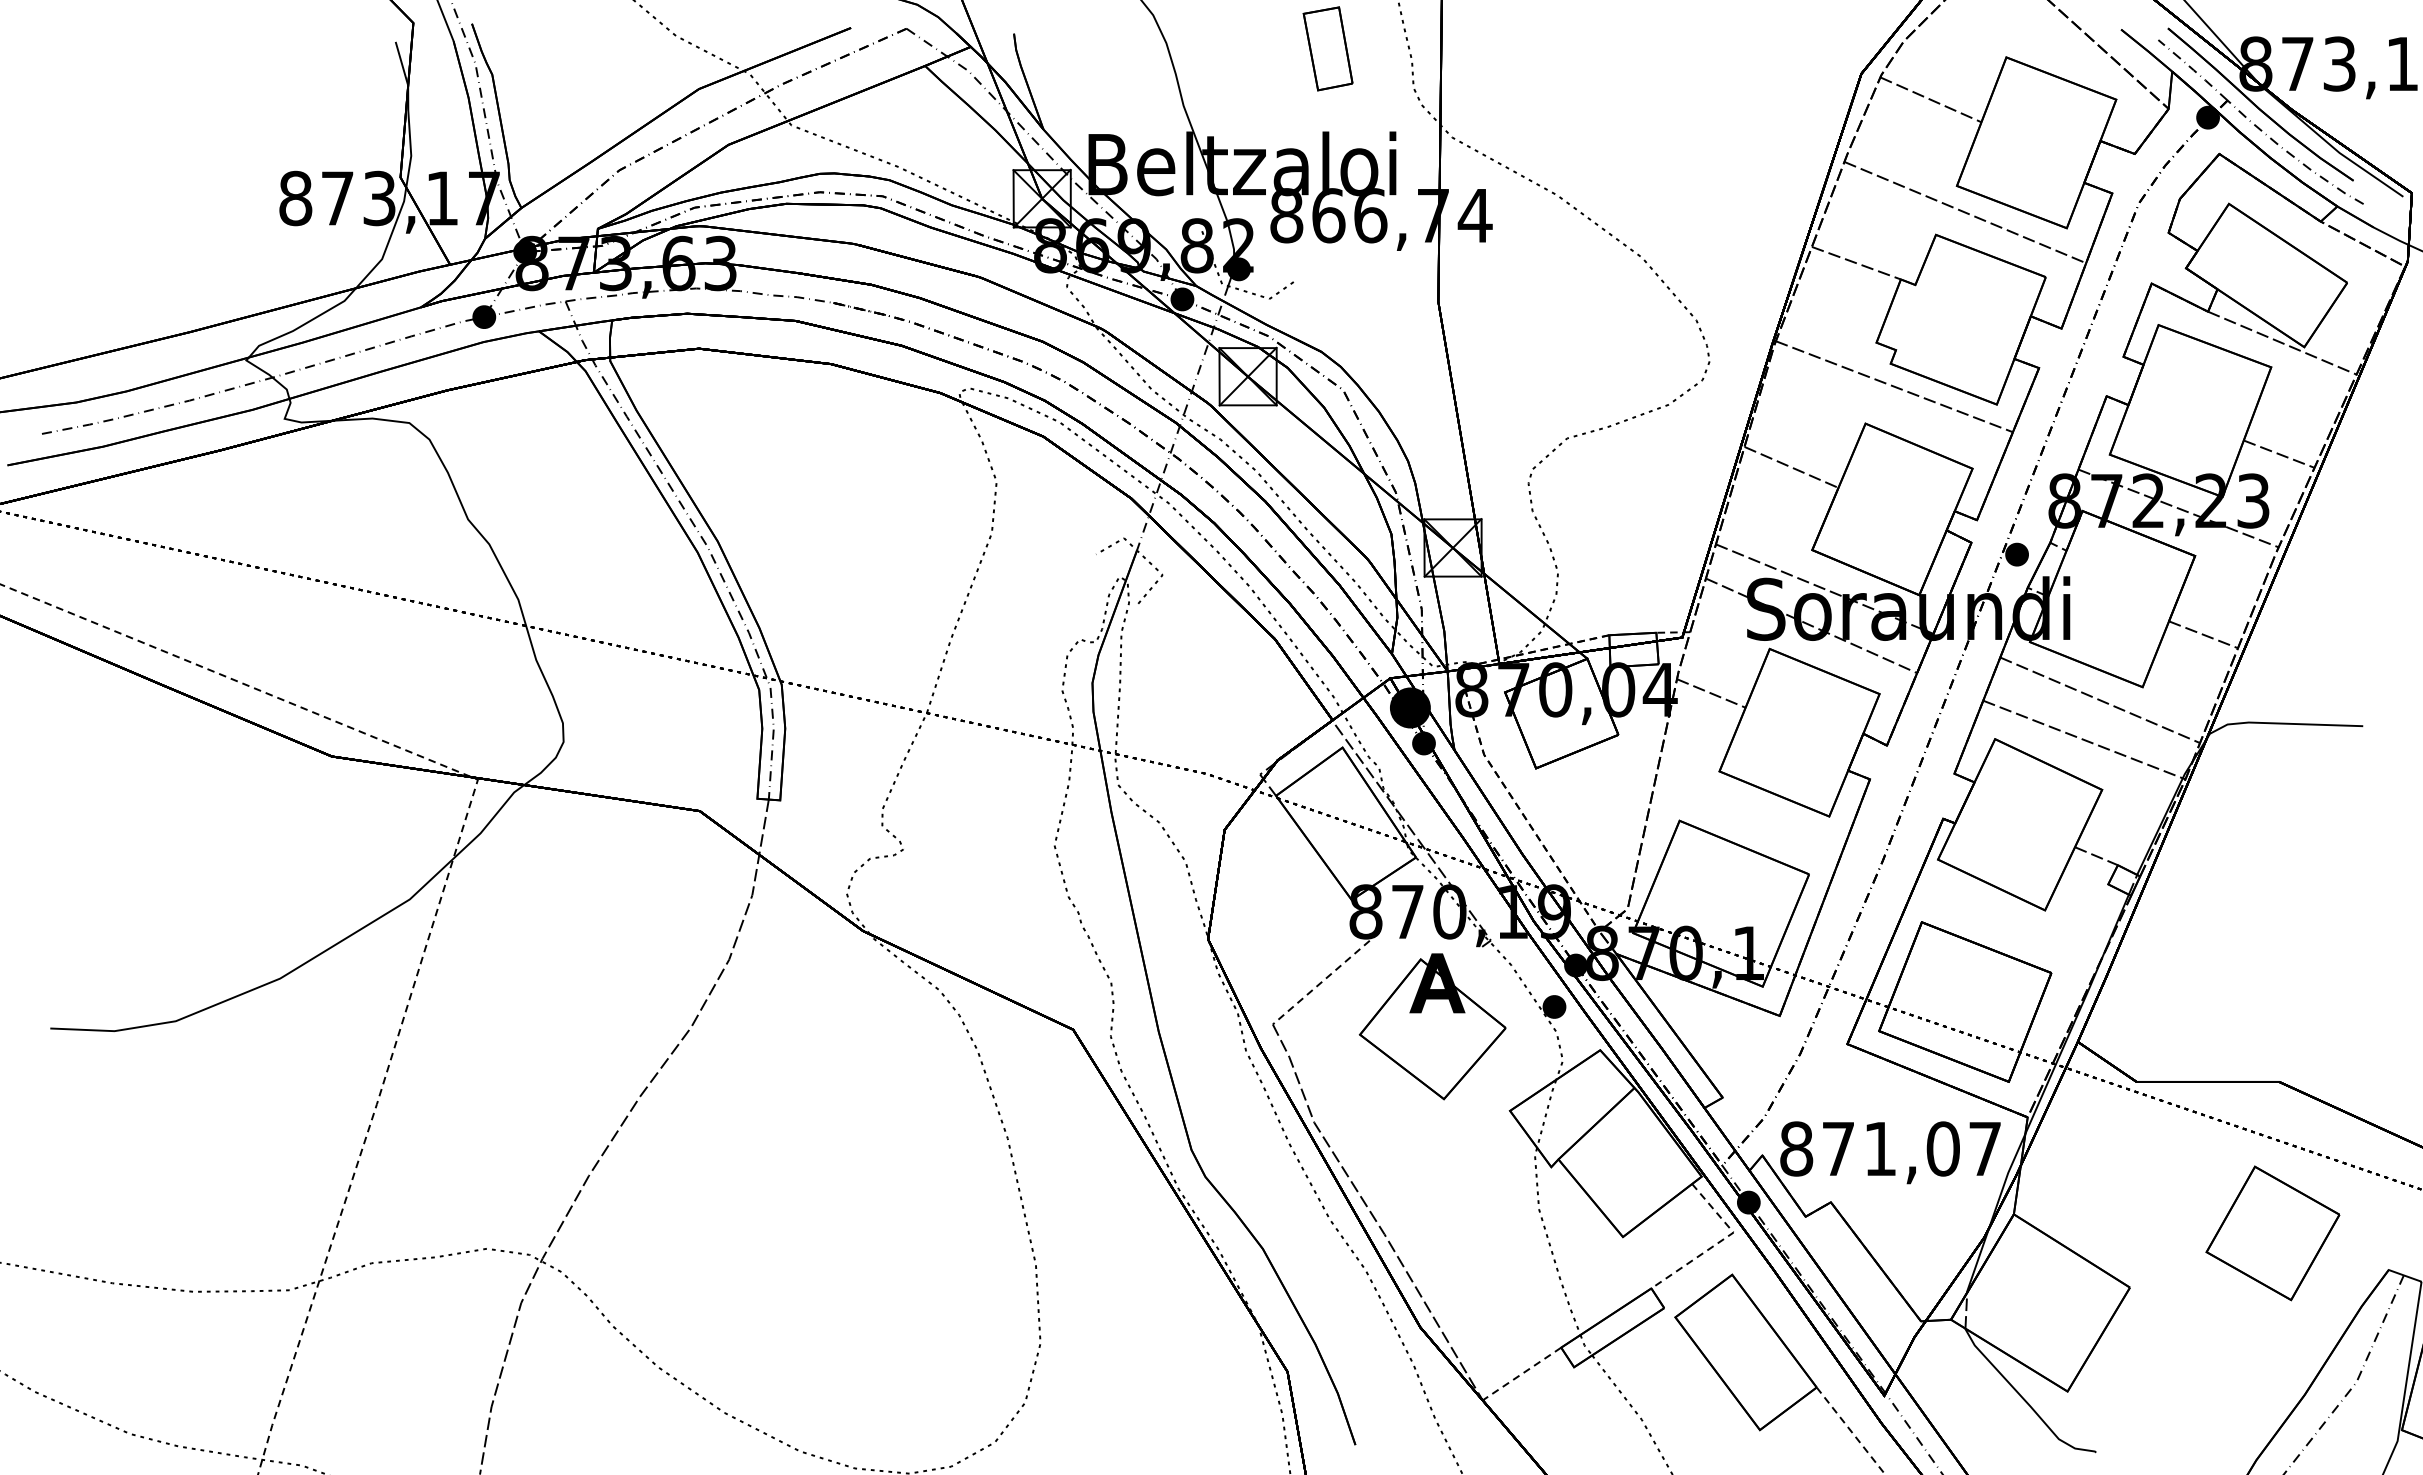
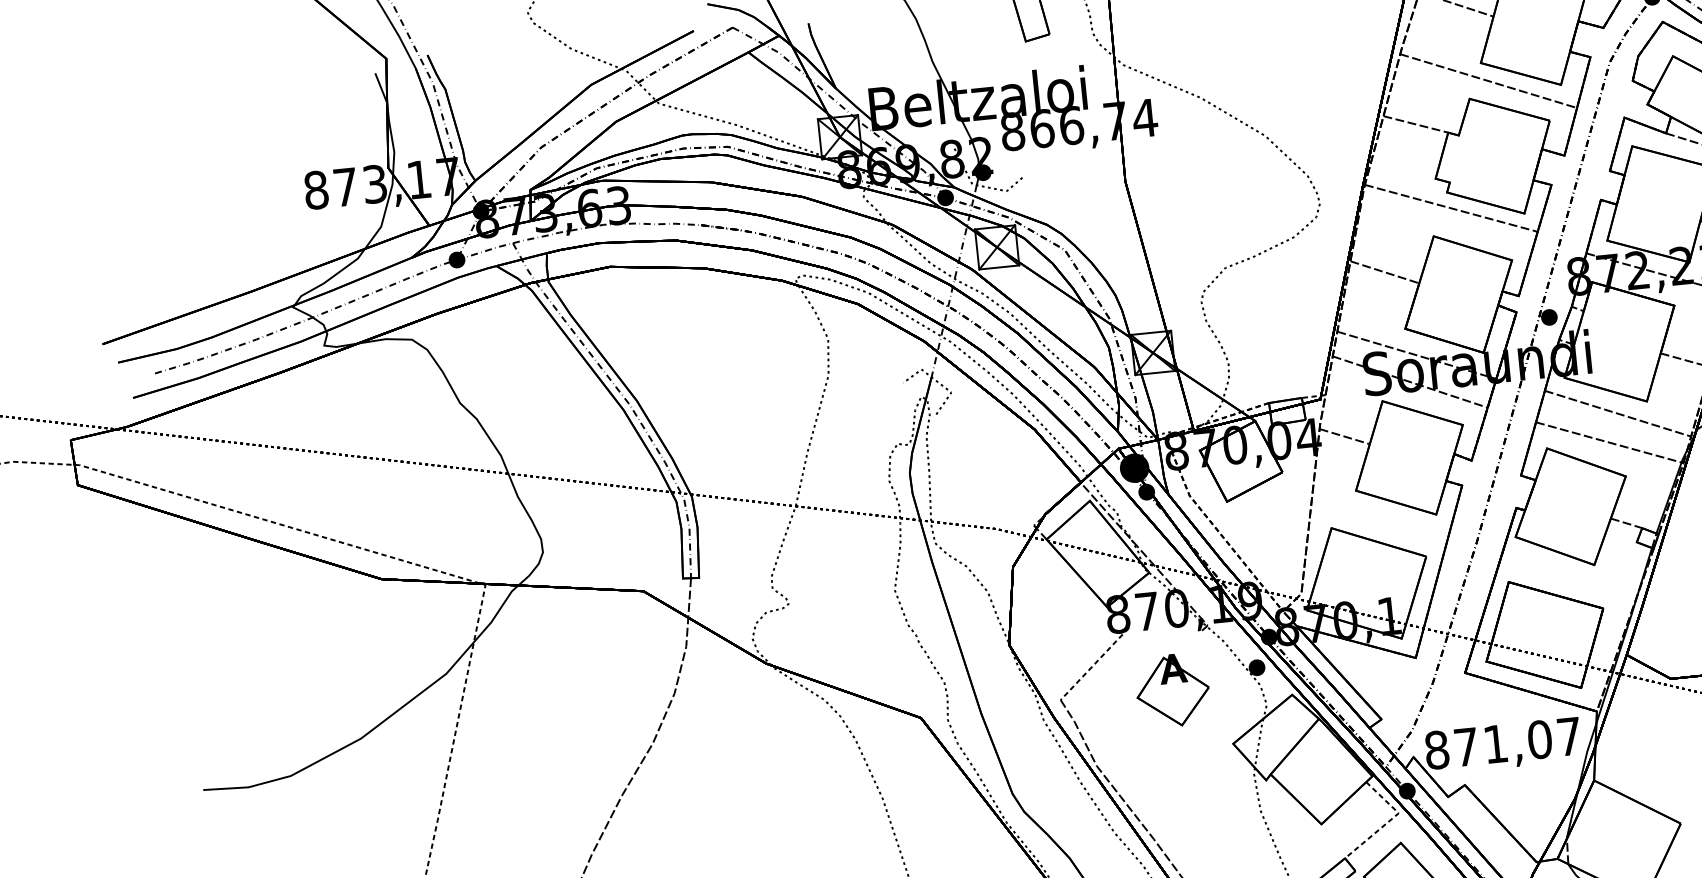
part: (1432, 1026) -> (1172, 690), size x0.7

